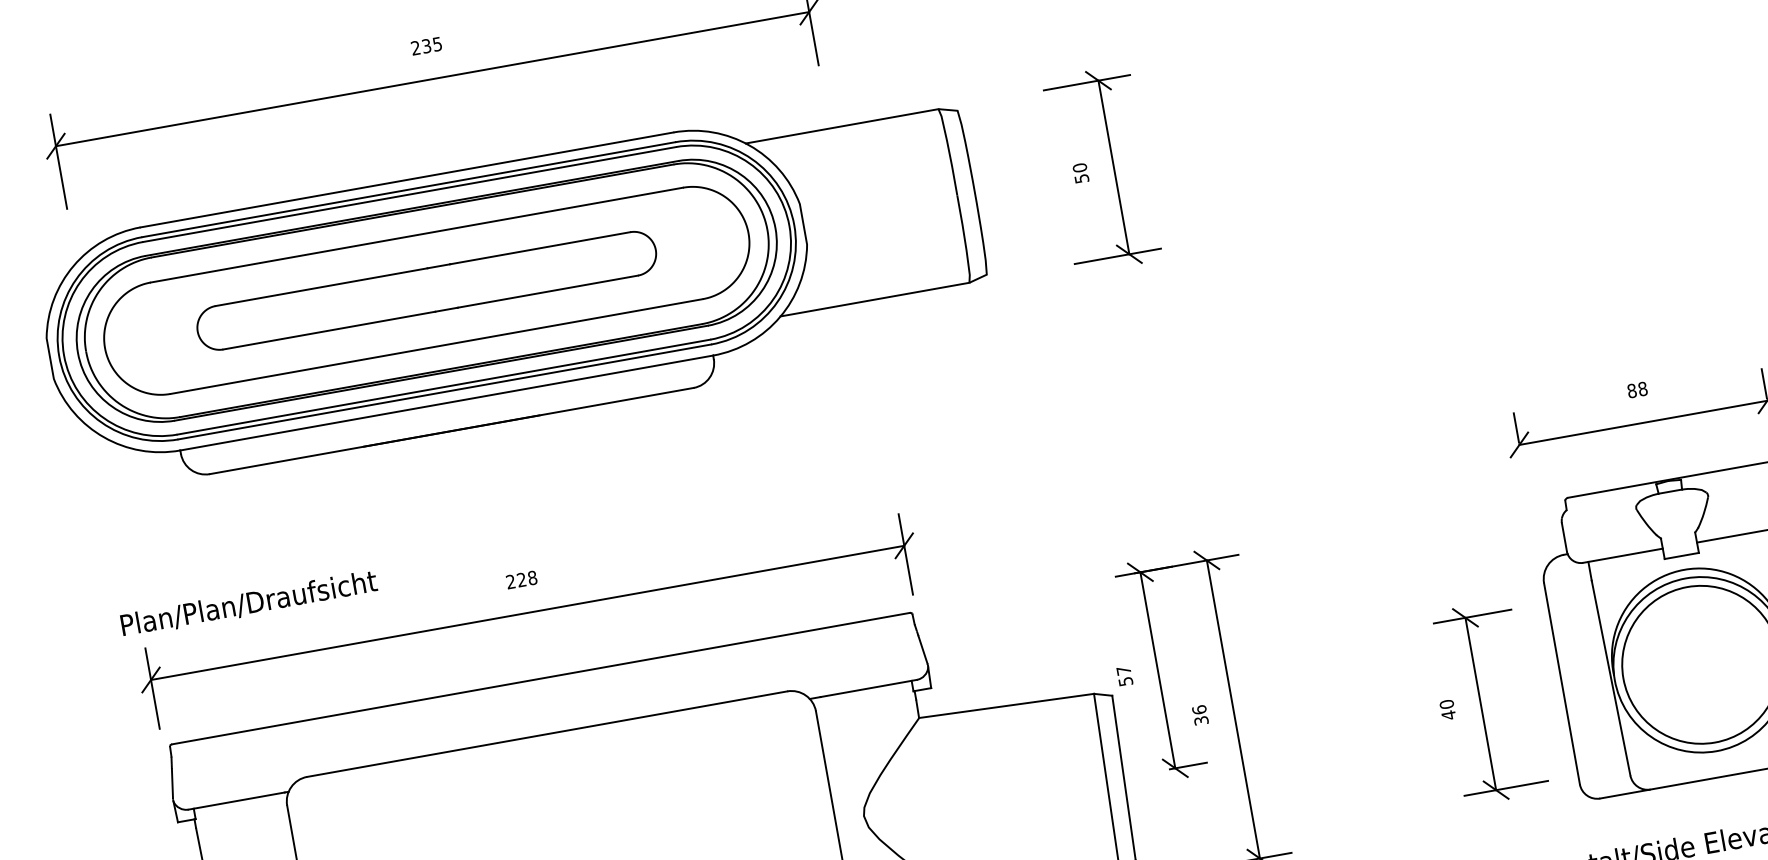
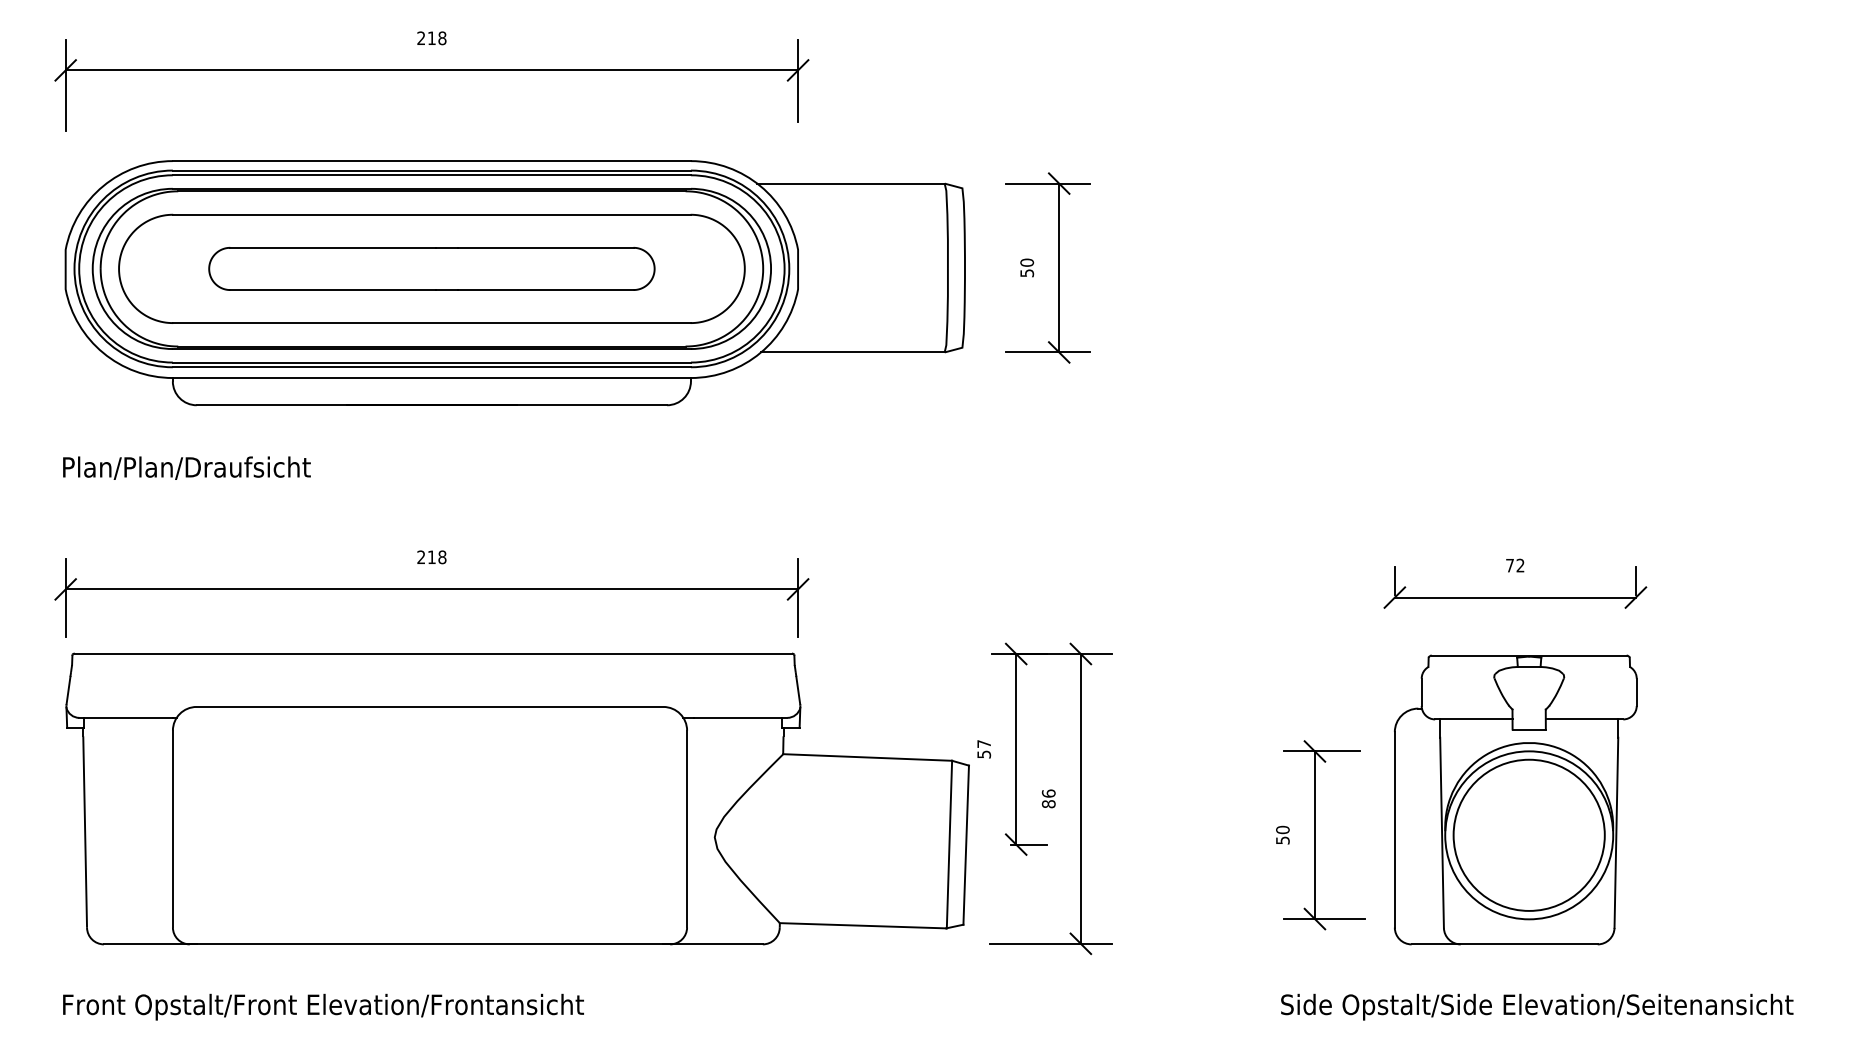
text: (432, 45) -> (437, 38), 235 -> 218
part: (514, 290) -> (514, 283), moved
text: (1637, 389) -> (1515, 565), 88 -> 72
text: (521, 579) -> (431, 556), 228 -> 218
text: (248, 603) -> (186, 467), moved
text: (1448, 715) -> (1282, 840), 40 -> 50
text: (1201, 721) -> (1048, 804), 36 -> 86

